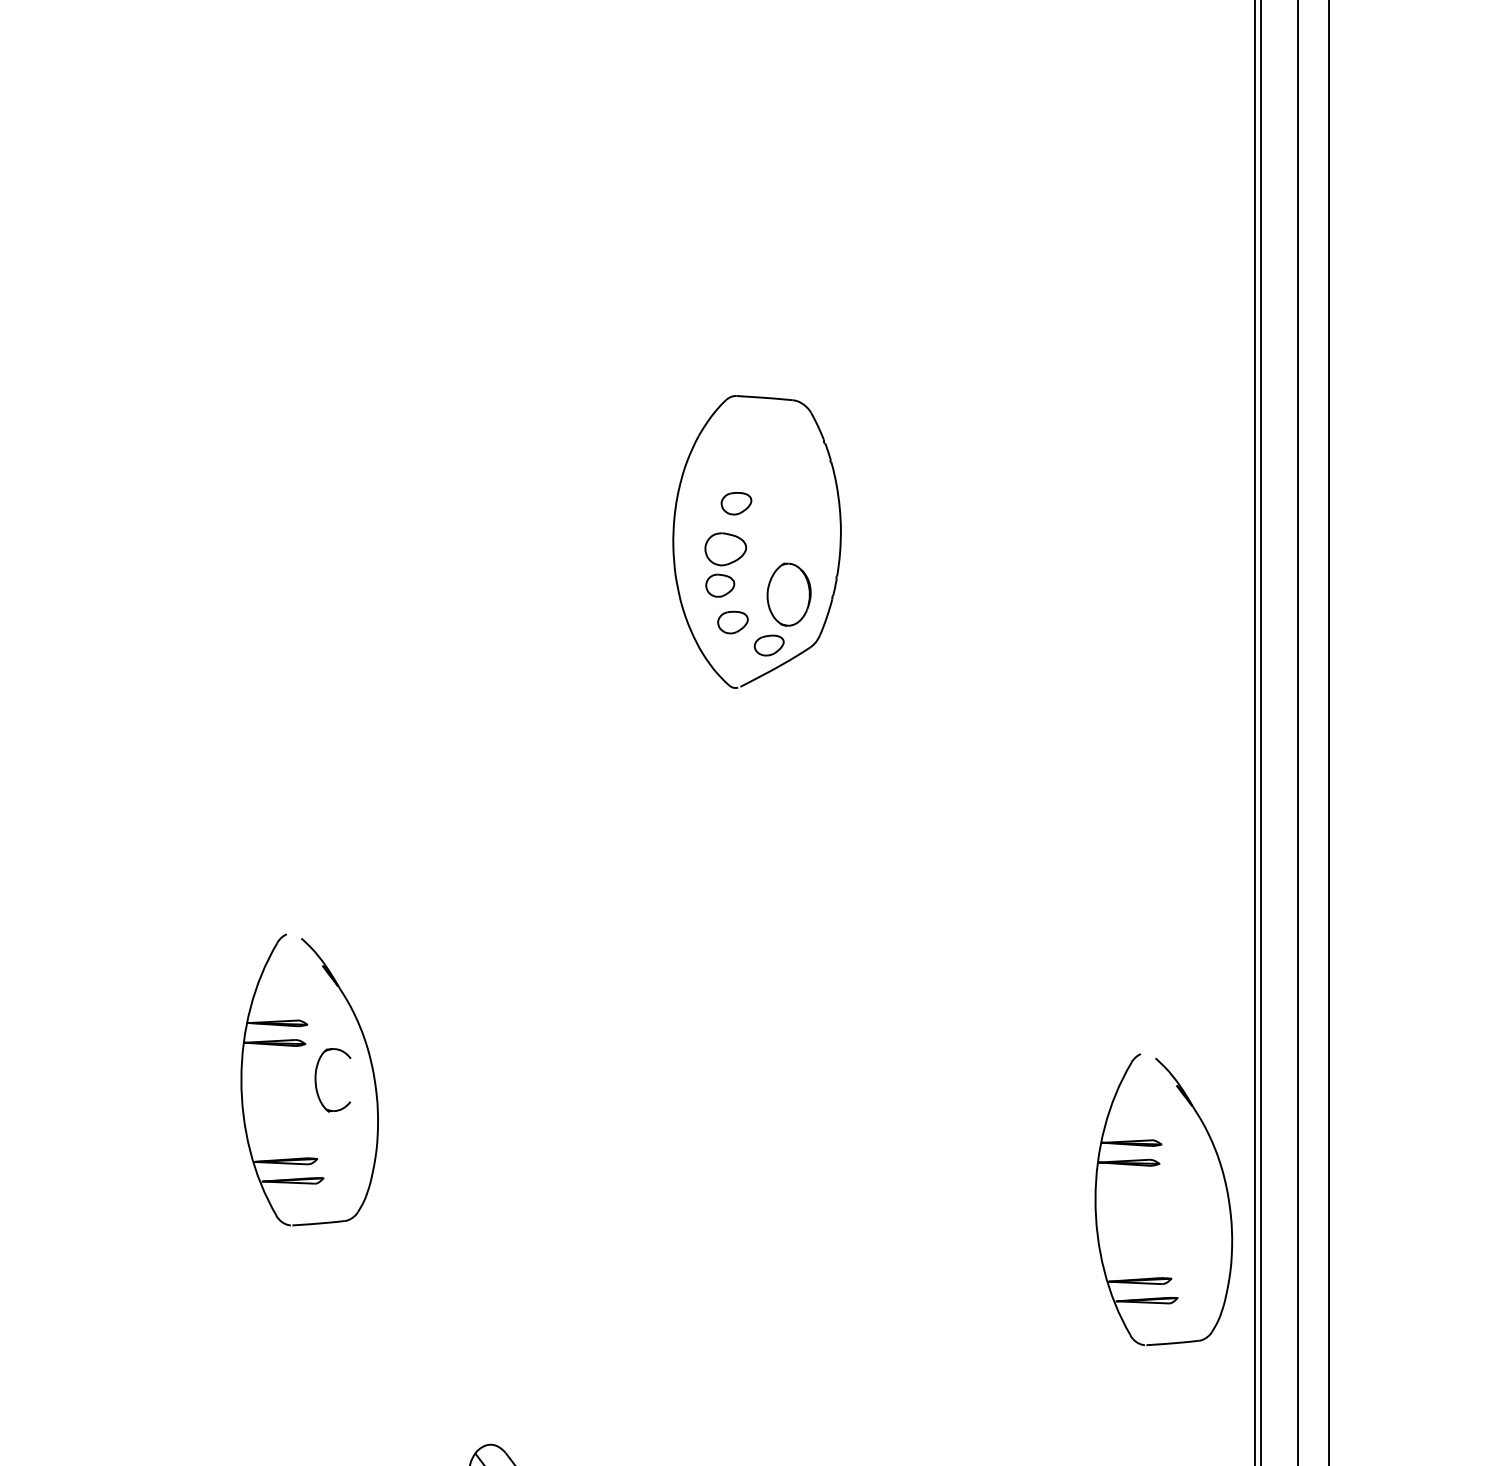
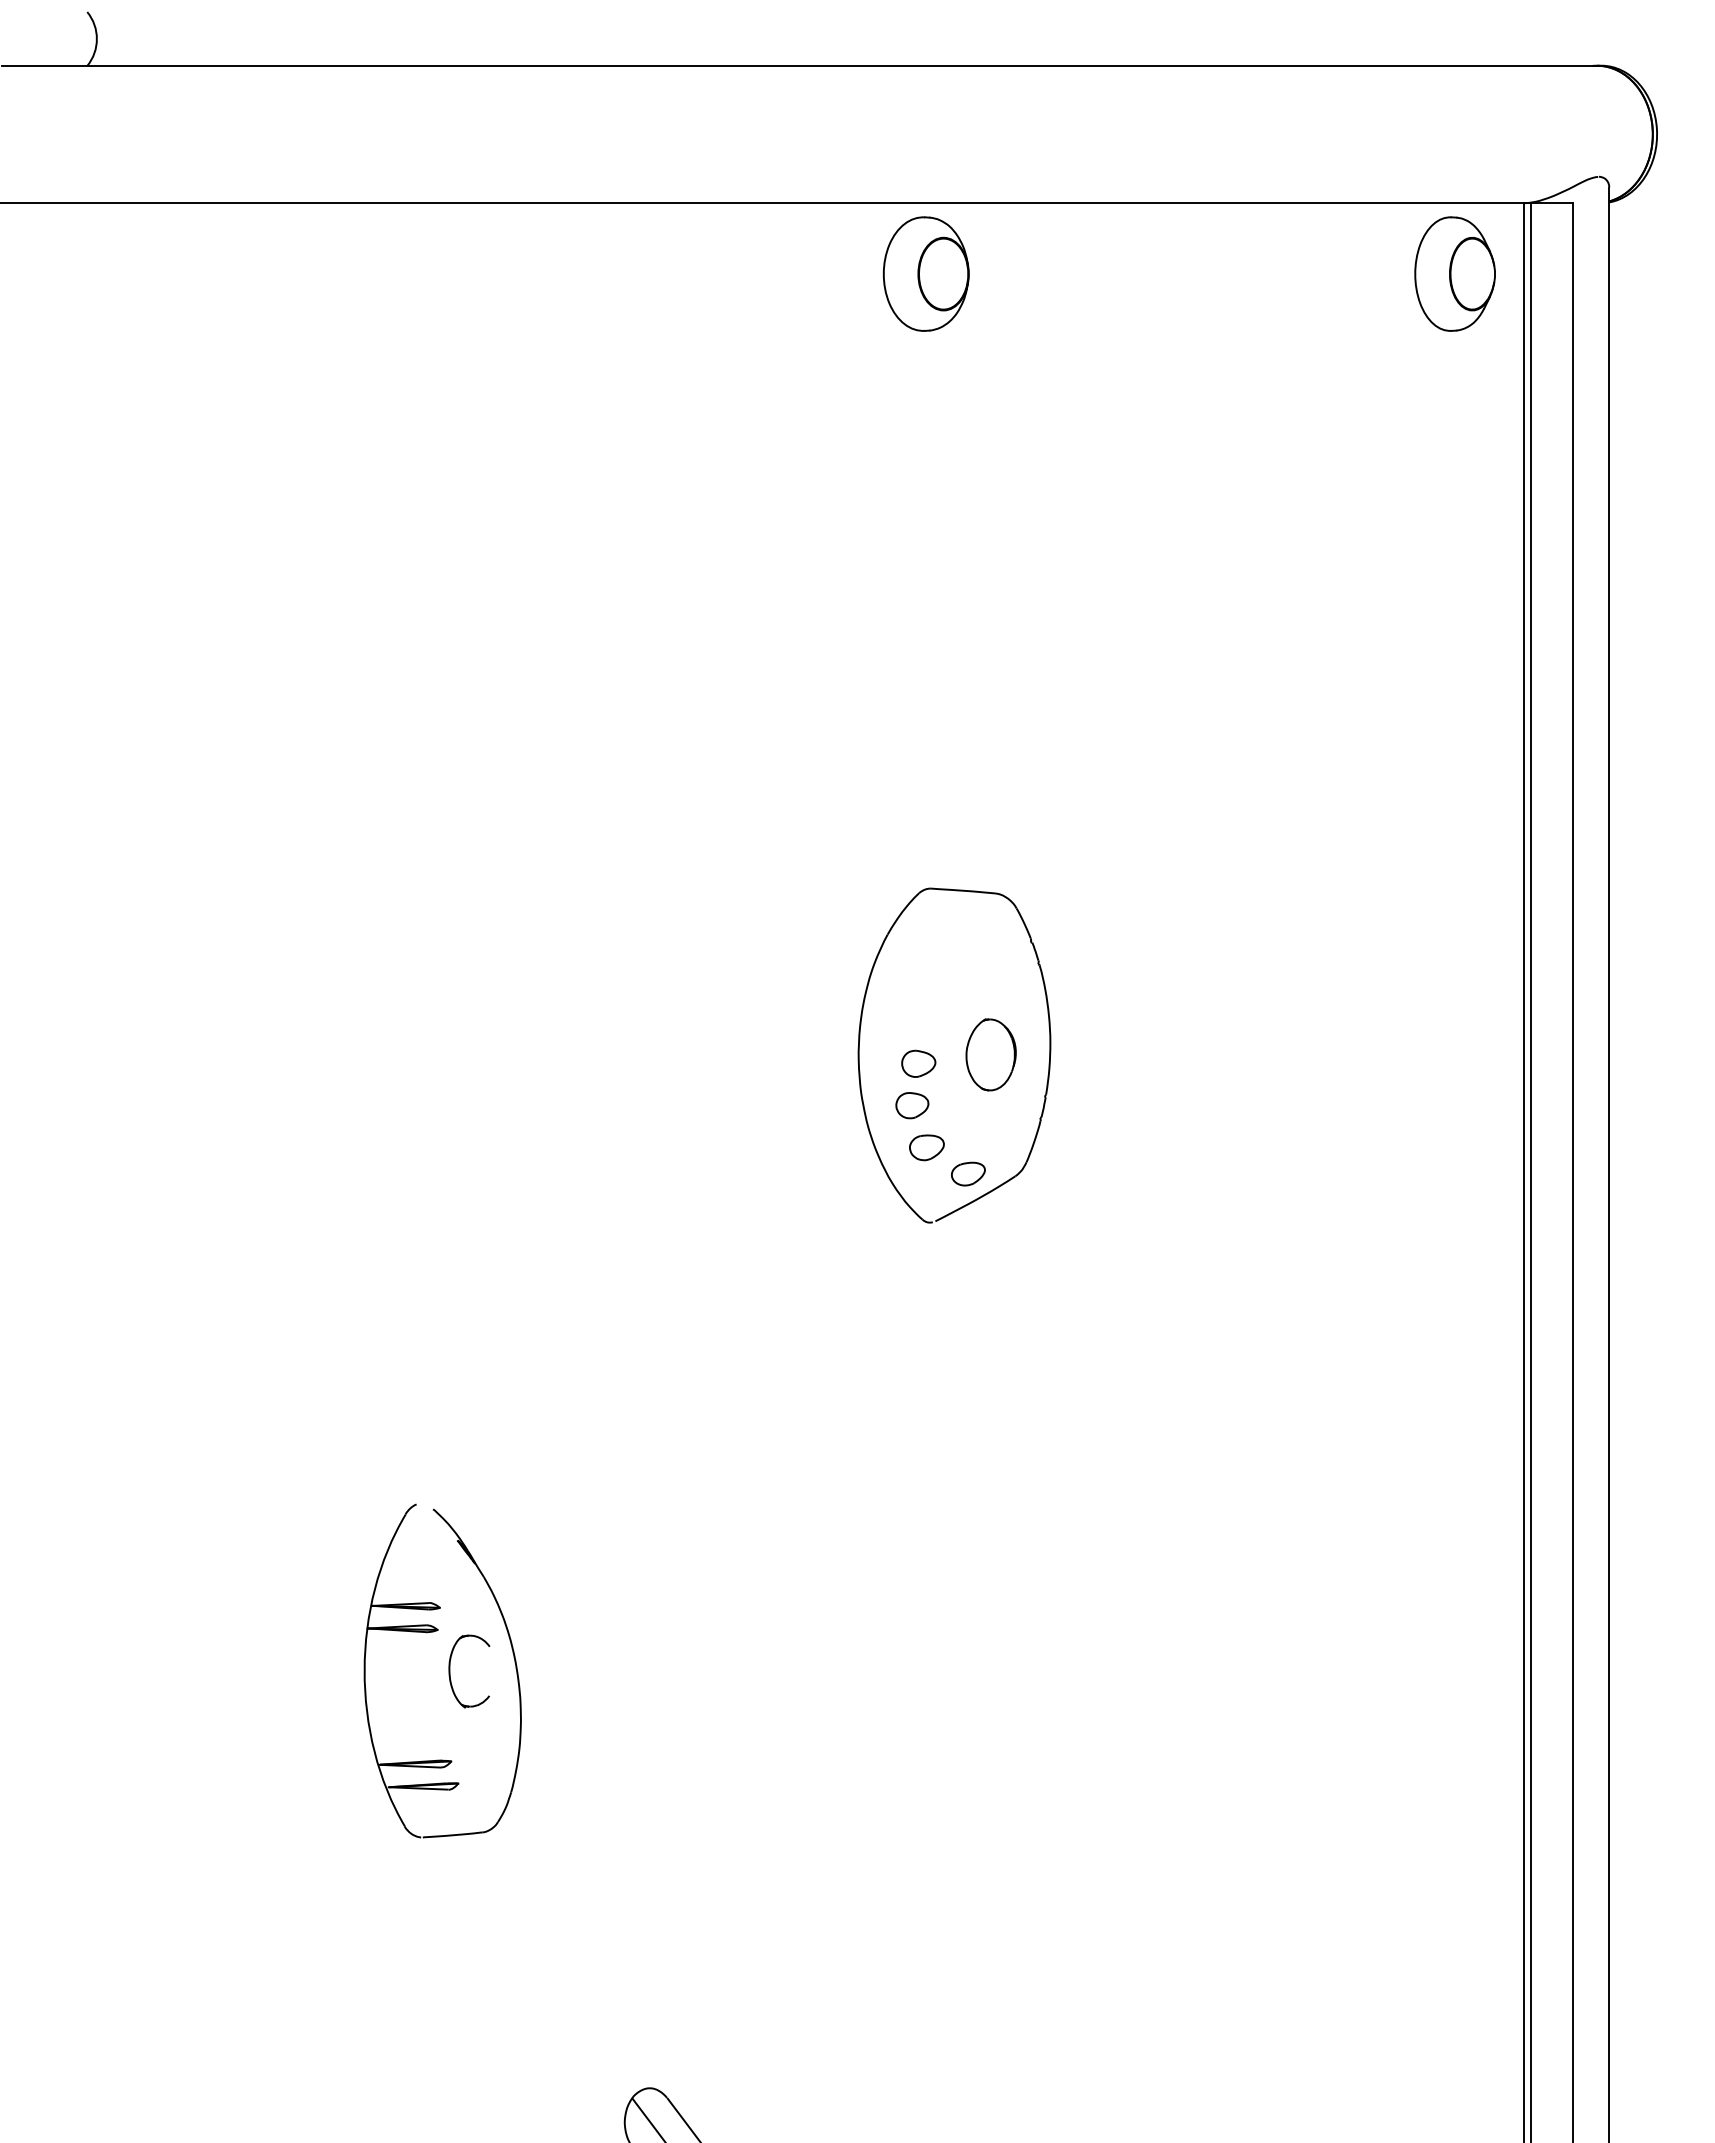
part: (736, 503) -> (930, 1011), removed
part: (725, 548) -> (918, 1063), size x0.71
part: (788, 594) -> (990, 1054), moved
part: (1155, 1166) -> (1410, 1769), removed

